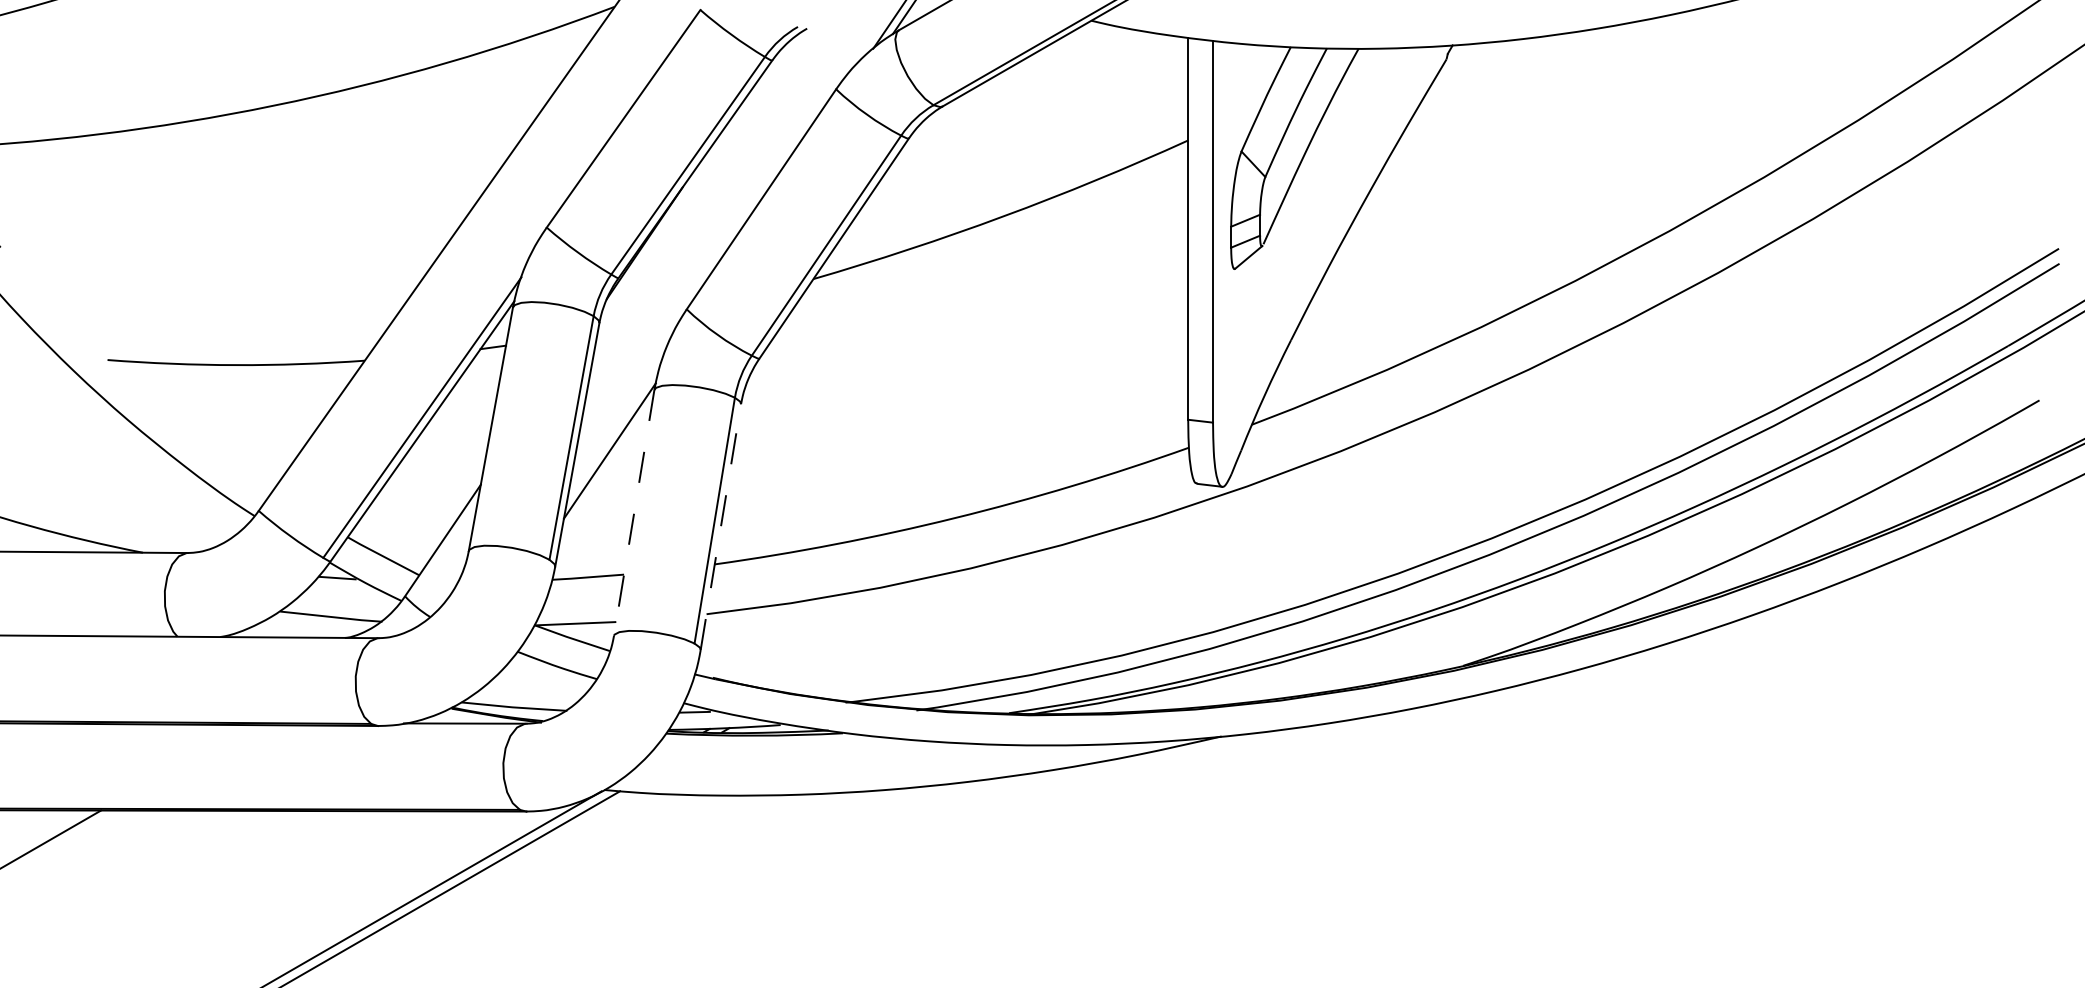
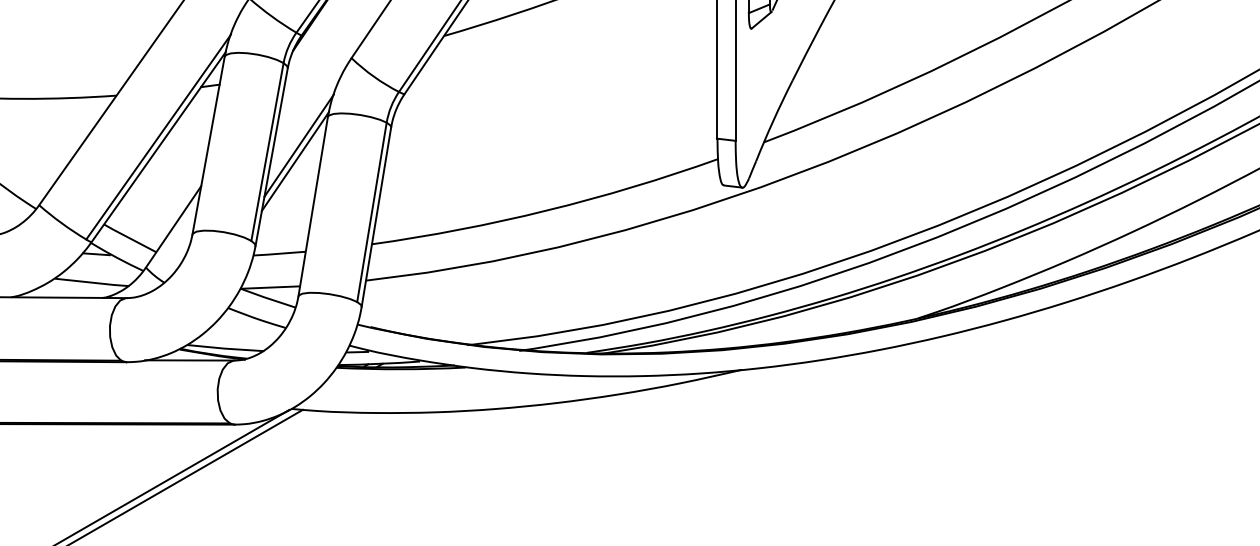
line: (614, 429) -> (298, 145), added
line: (634, 512) -> (313, 206), dashed -> solid
line: (720, 527) -> (376, 217), dashed -> solid

